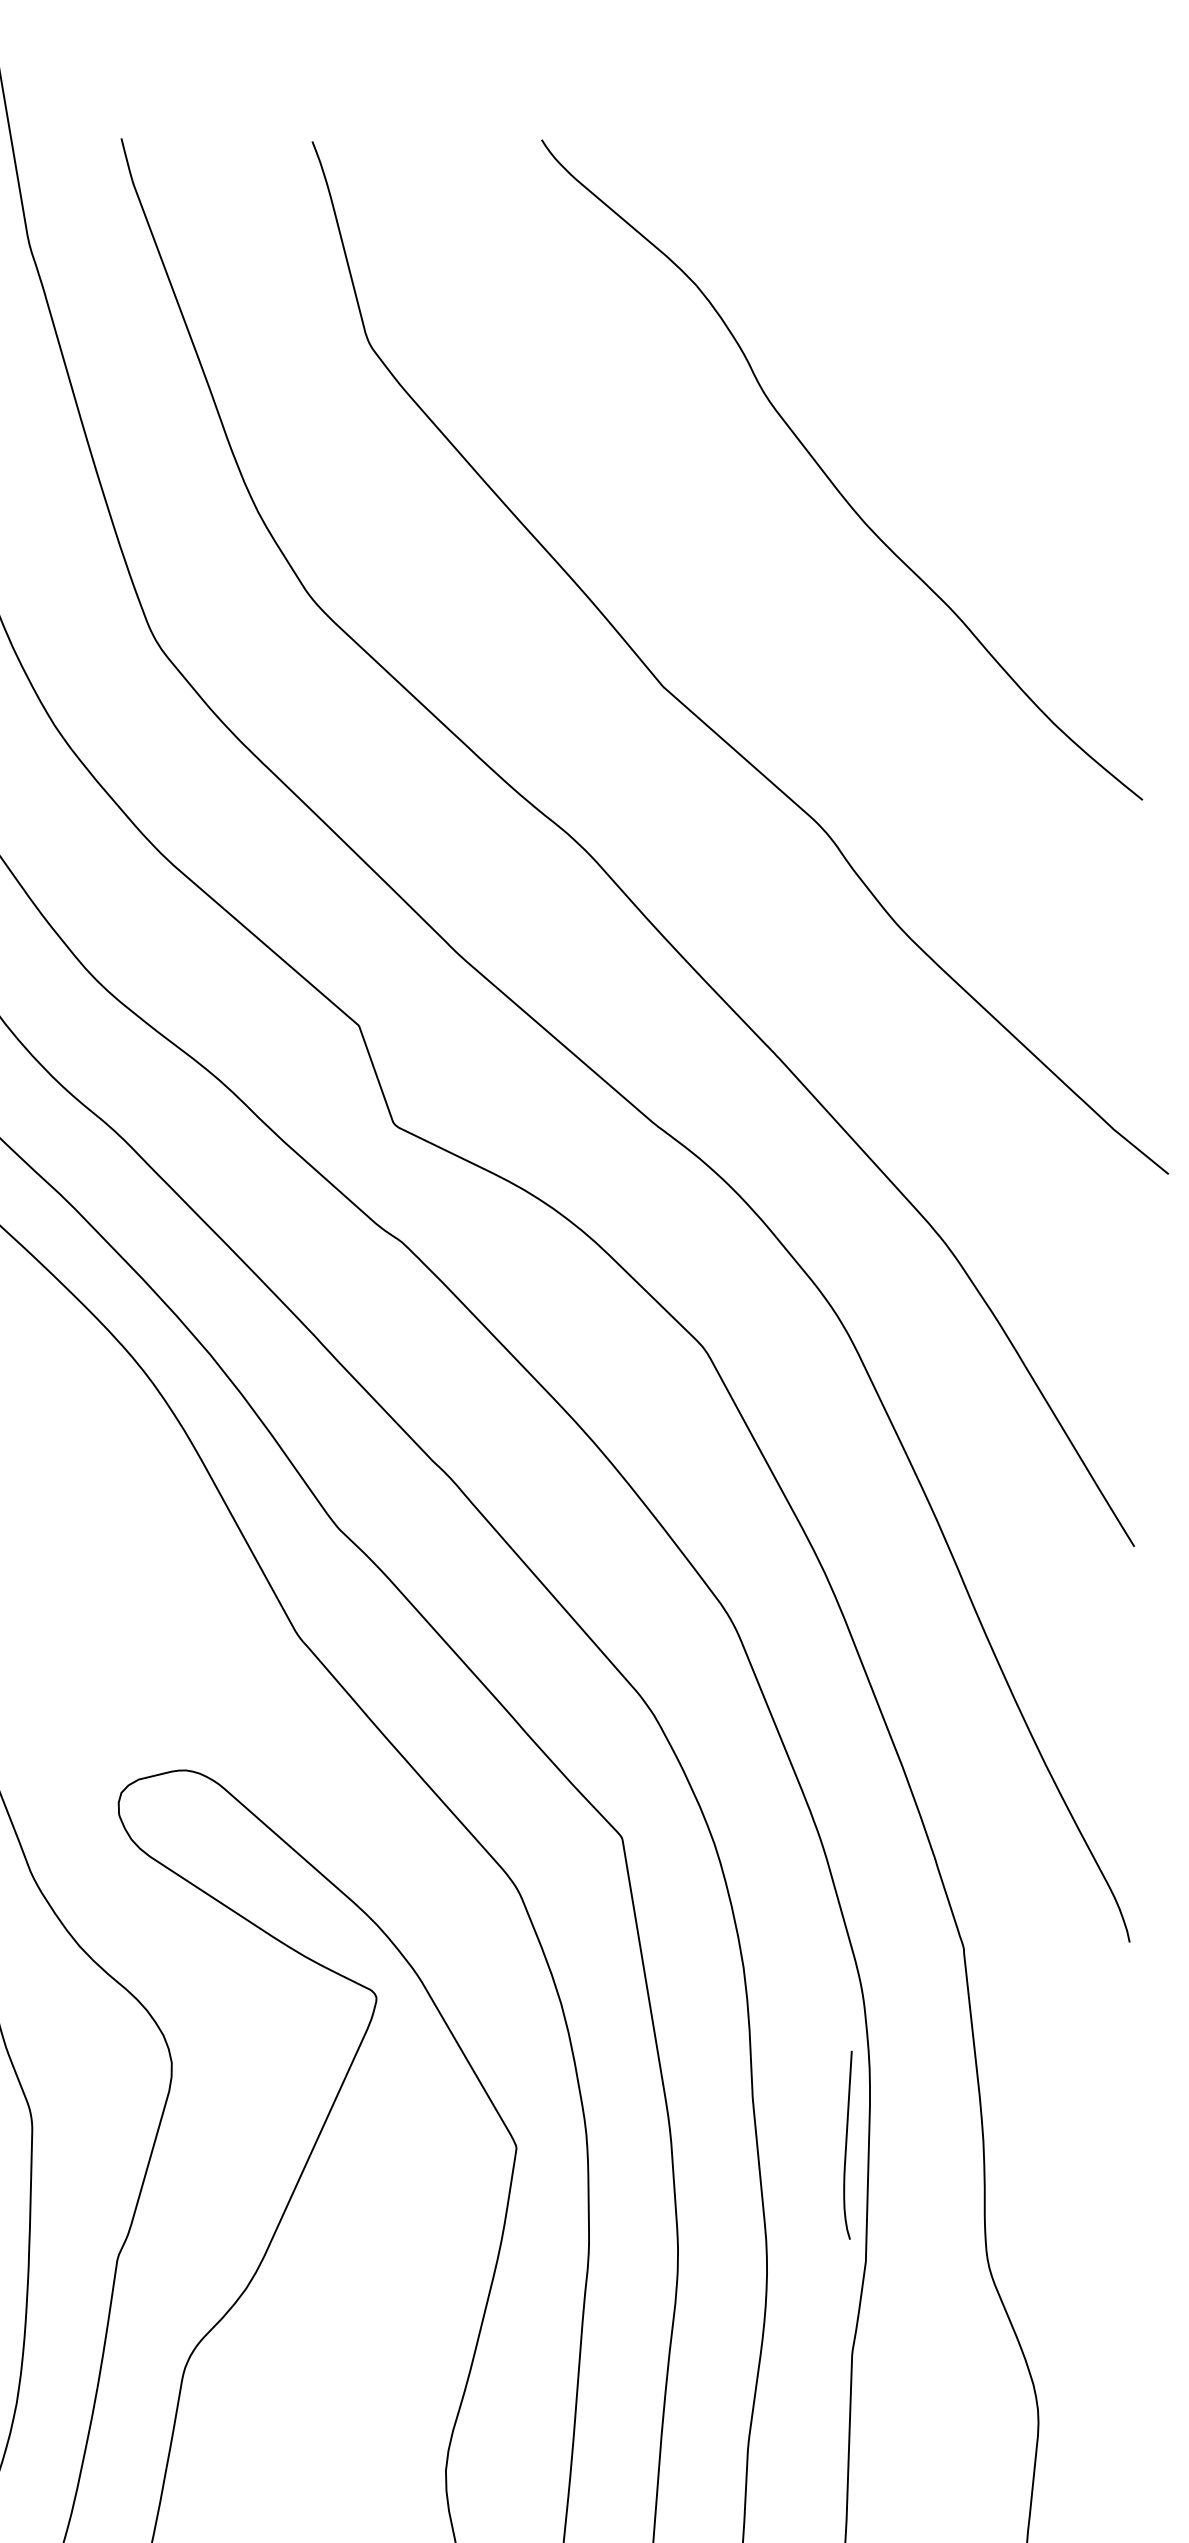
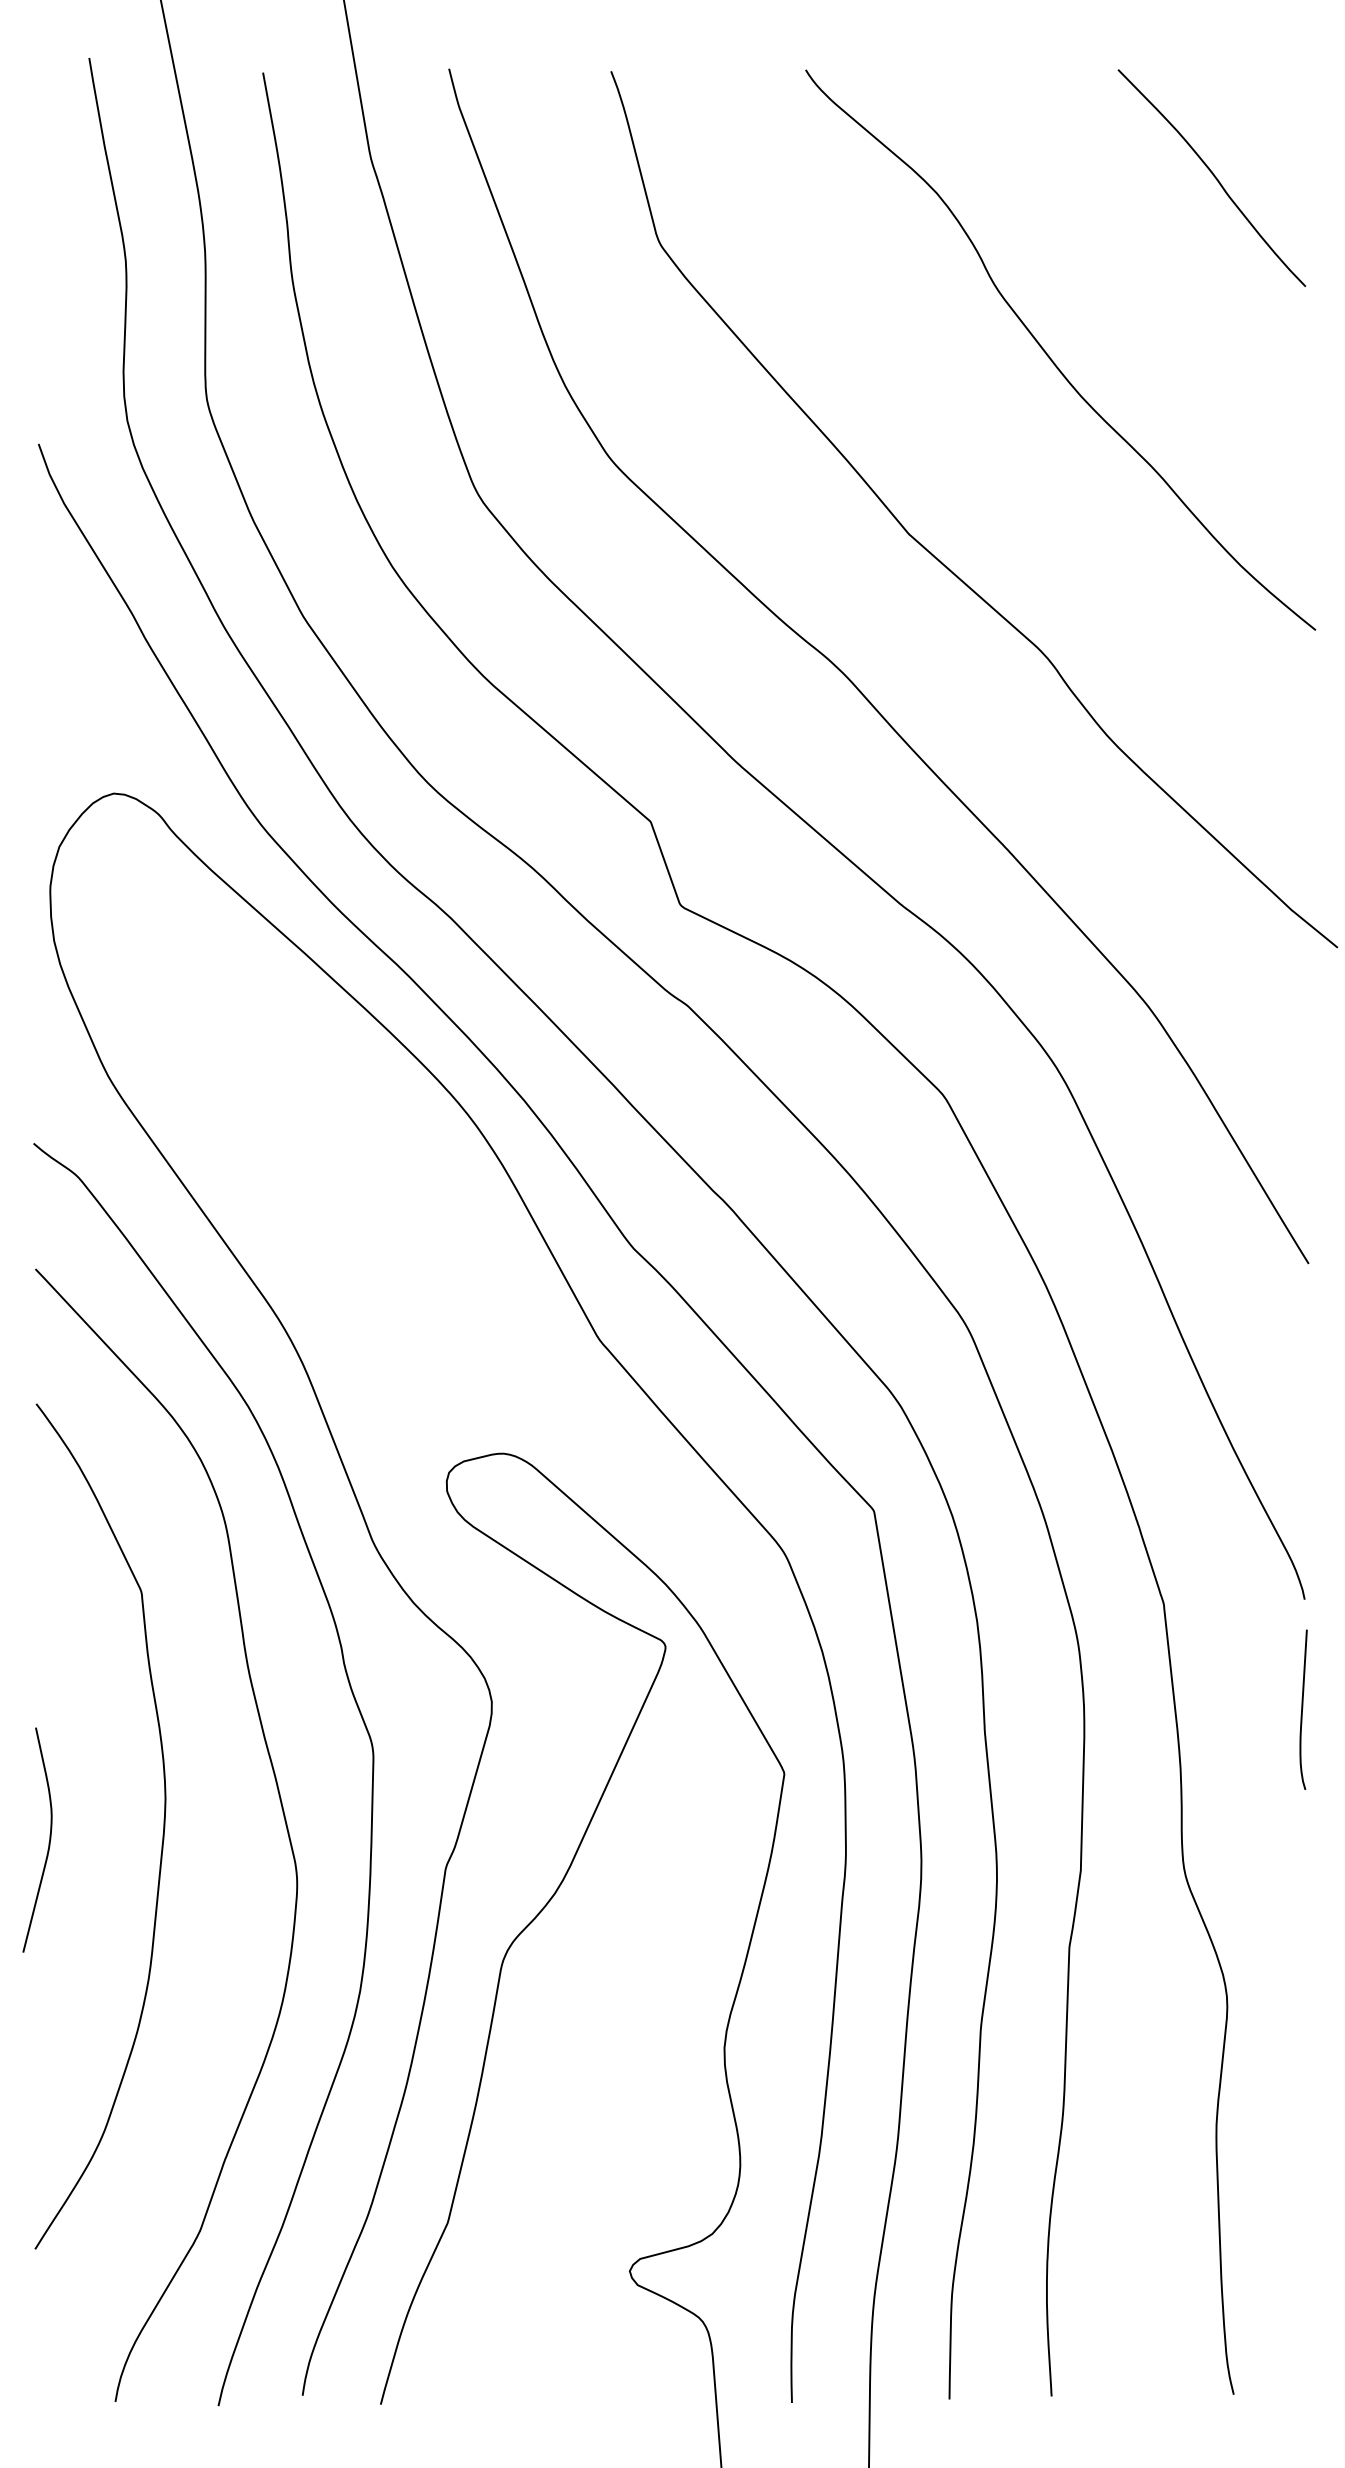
curve: (1021, 264) -> (1212, 175), added
curve: (847, 2143) -> (1303, 1708), moved

